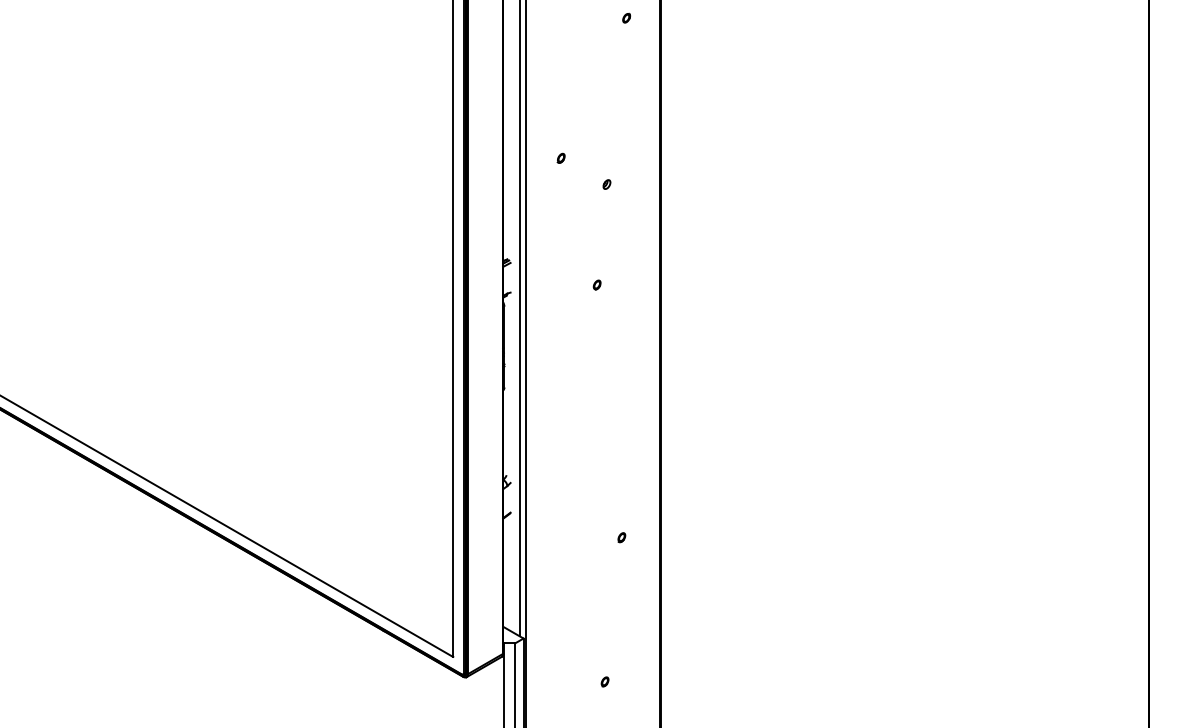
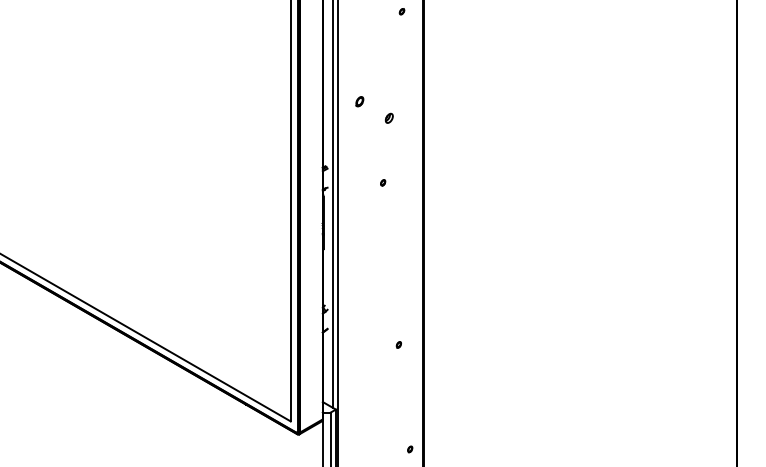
part: (561, 158) -> (360, 101), size x1.6
part: (607, 184) -> (389, 118), size x1.6
part: (605, 682) -> (410, 449), moved

